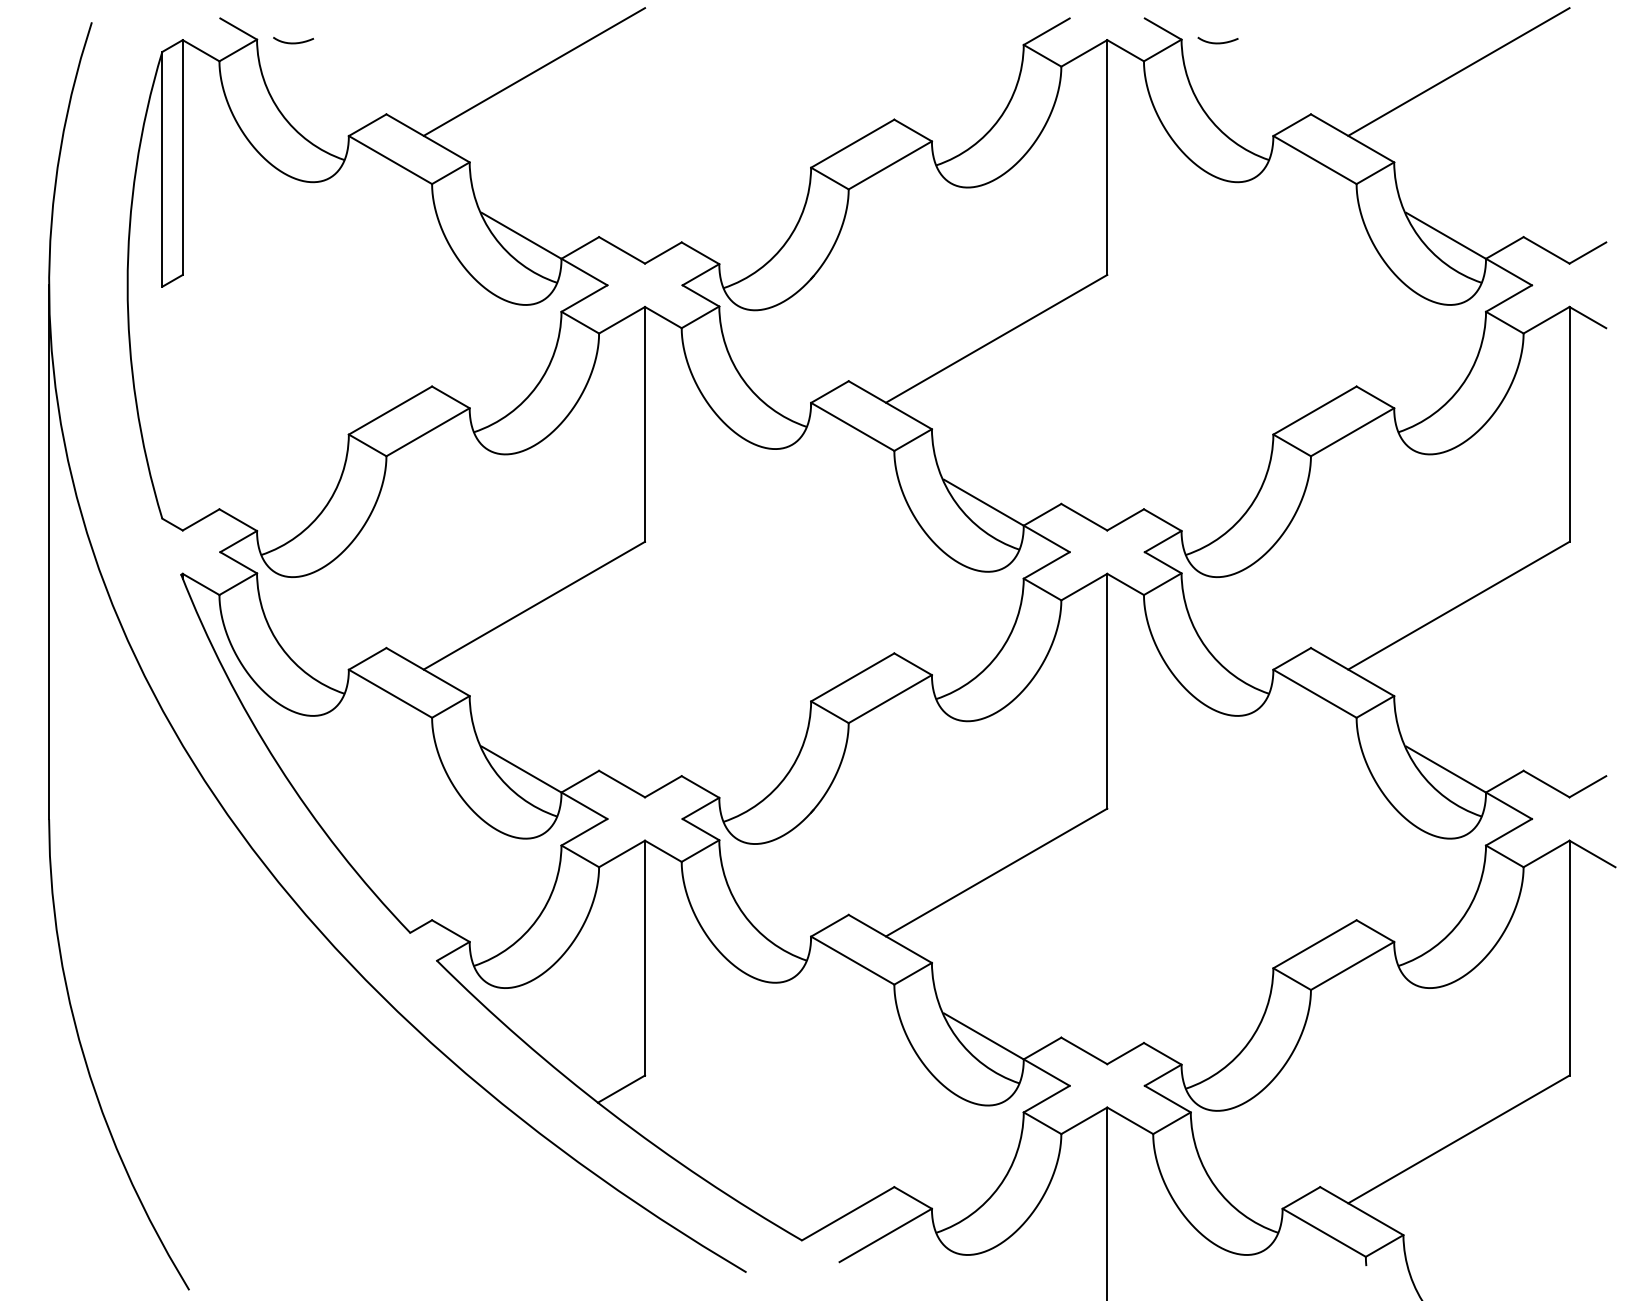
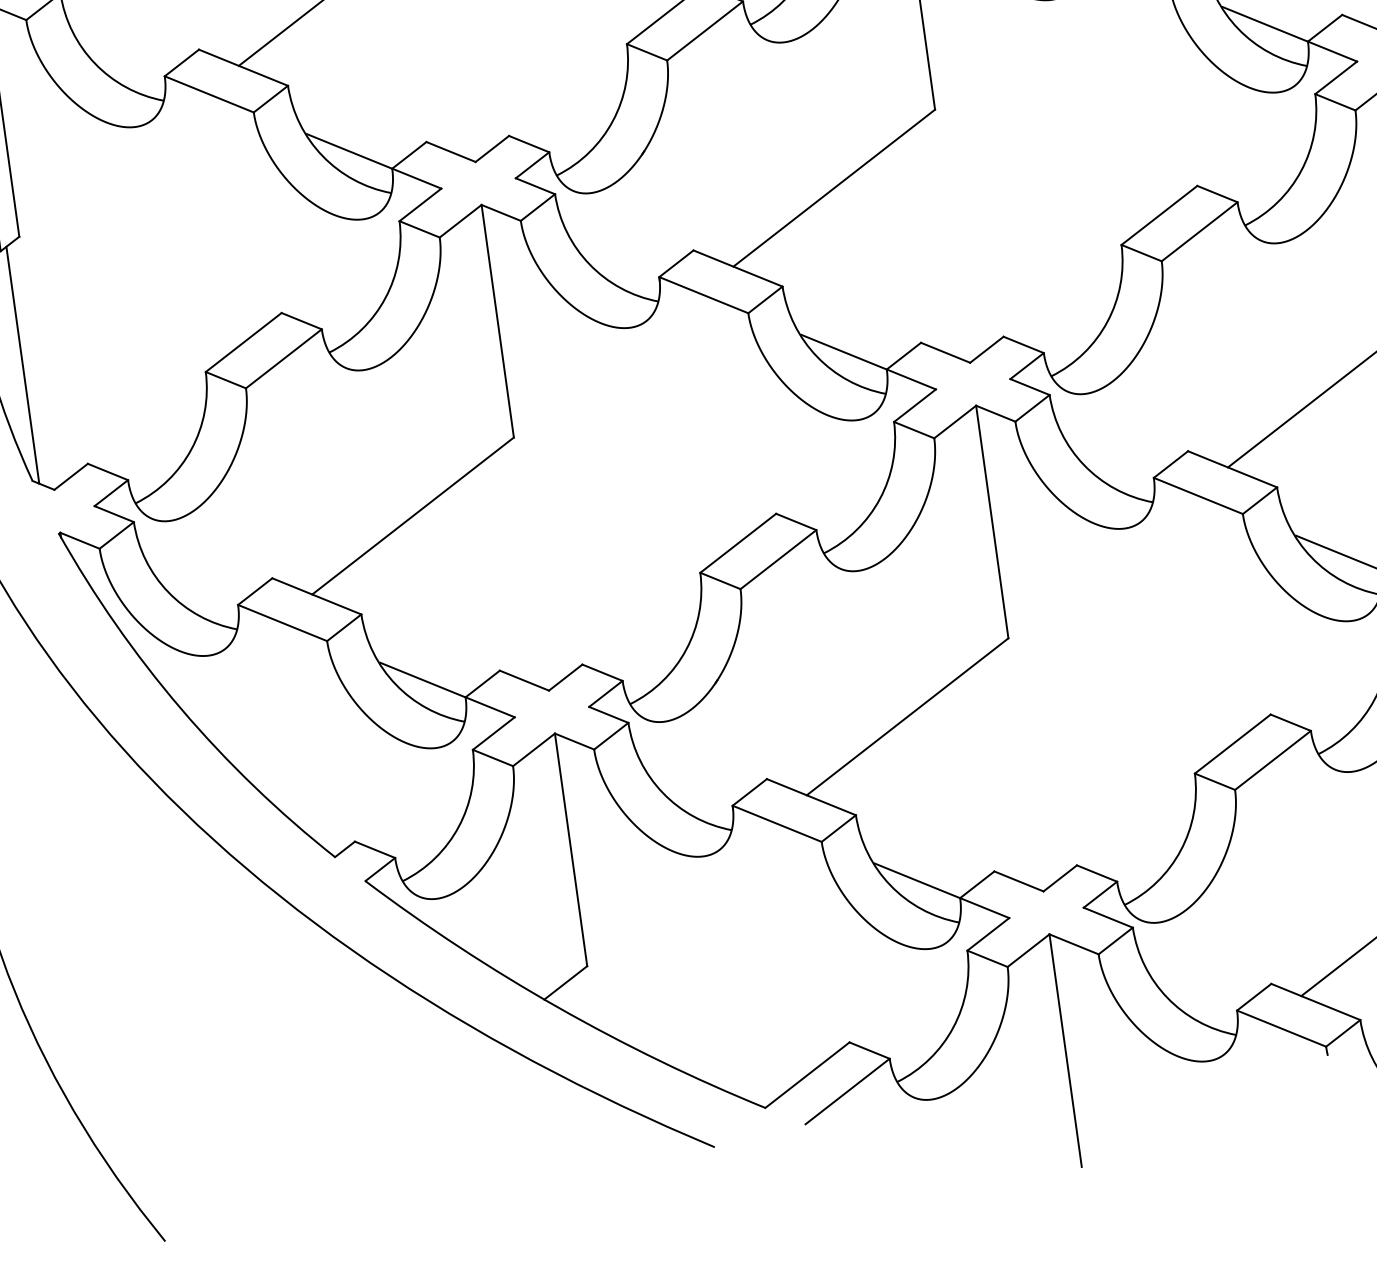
line: (168, 402) -> (22, 365), added

